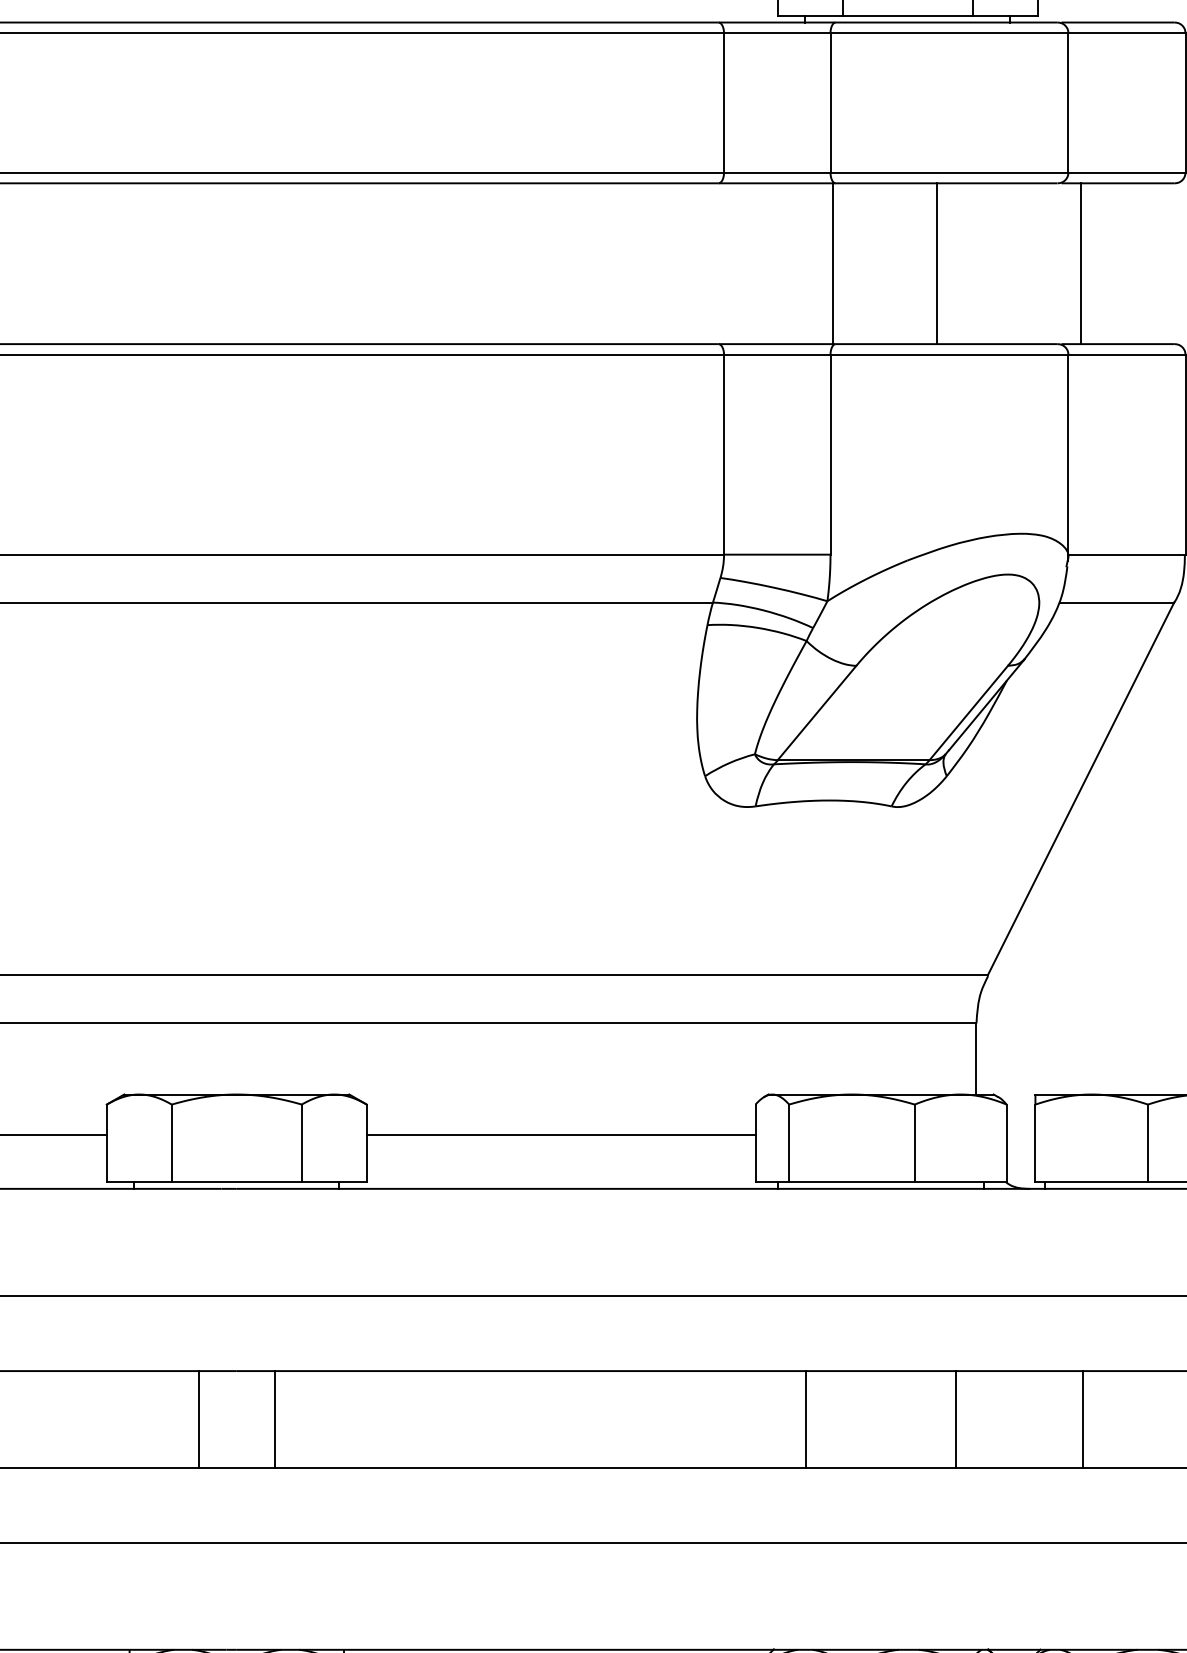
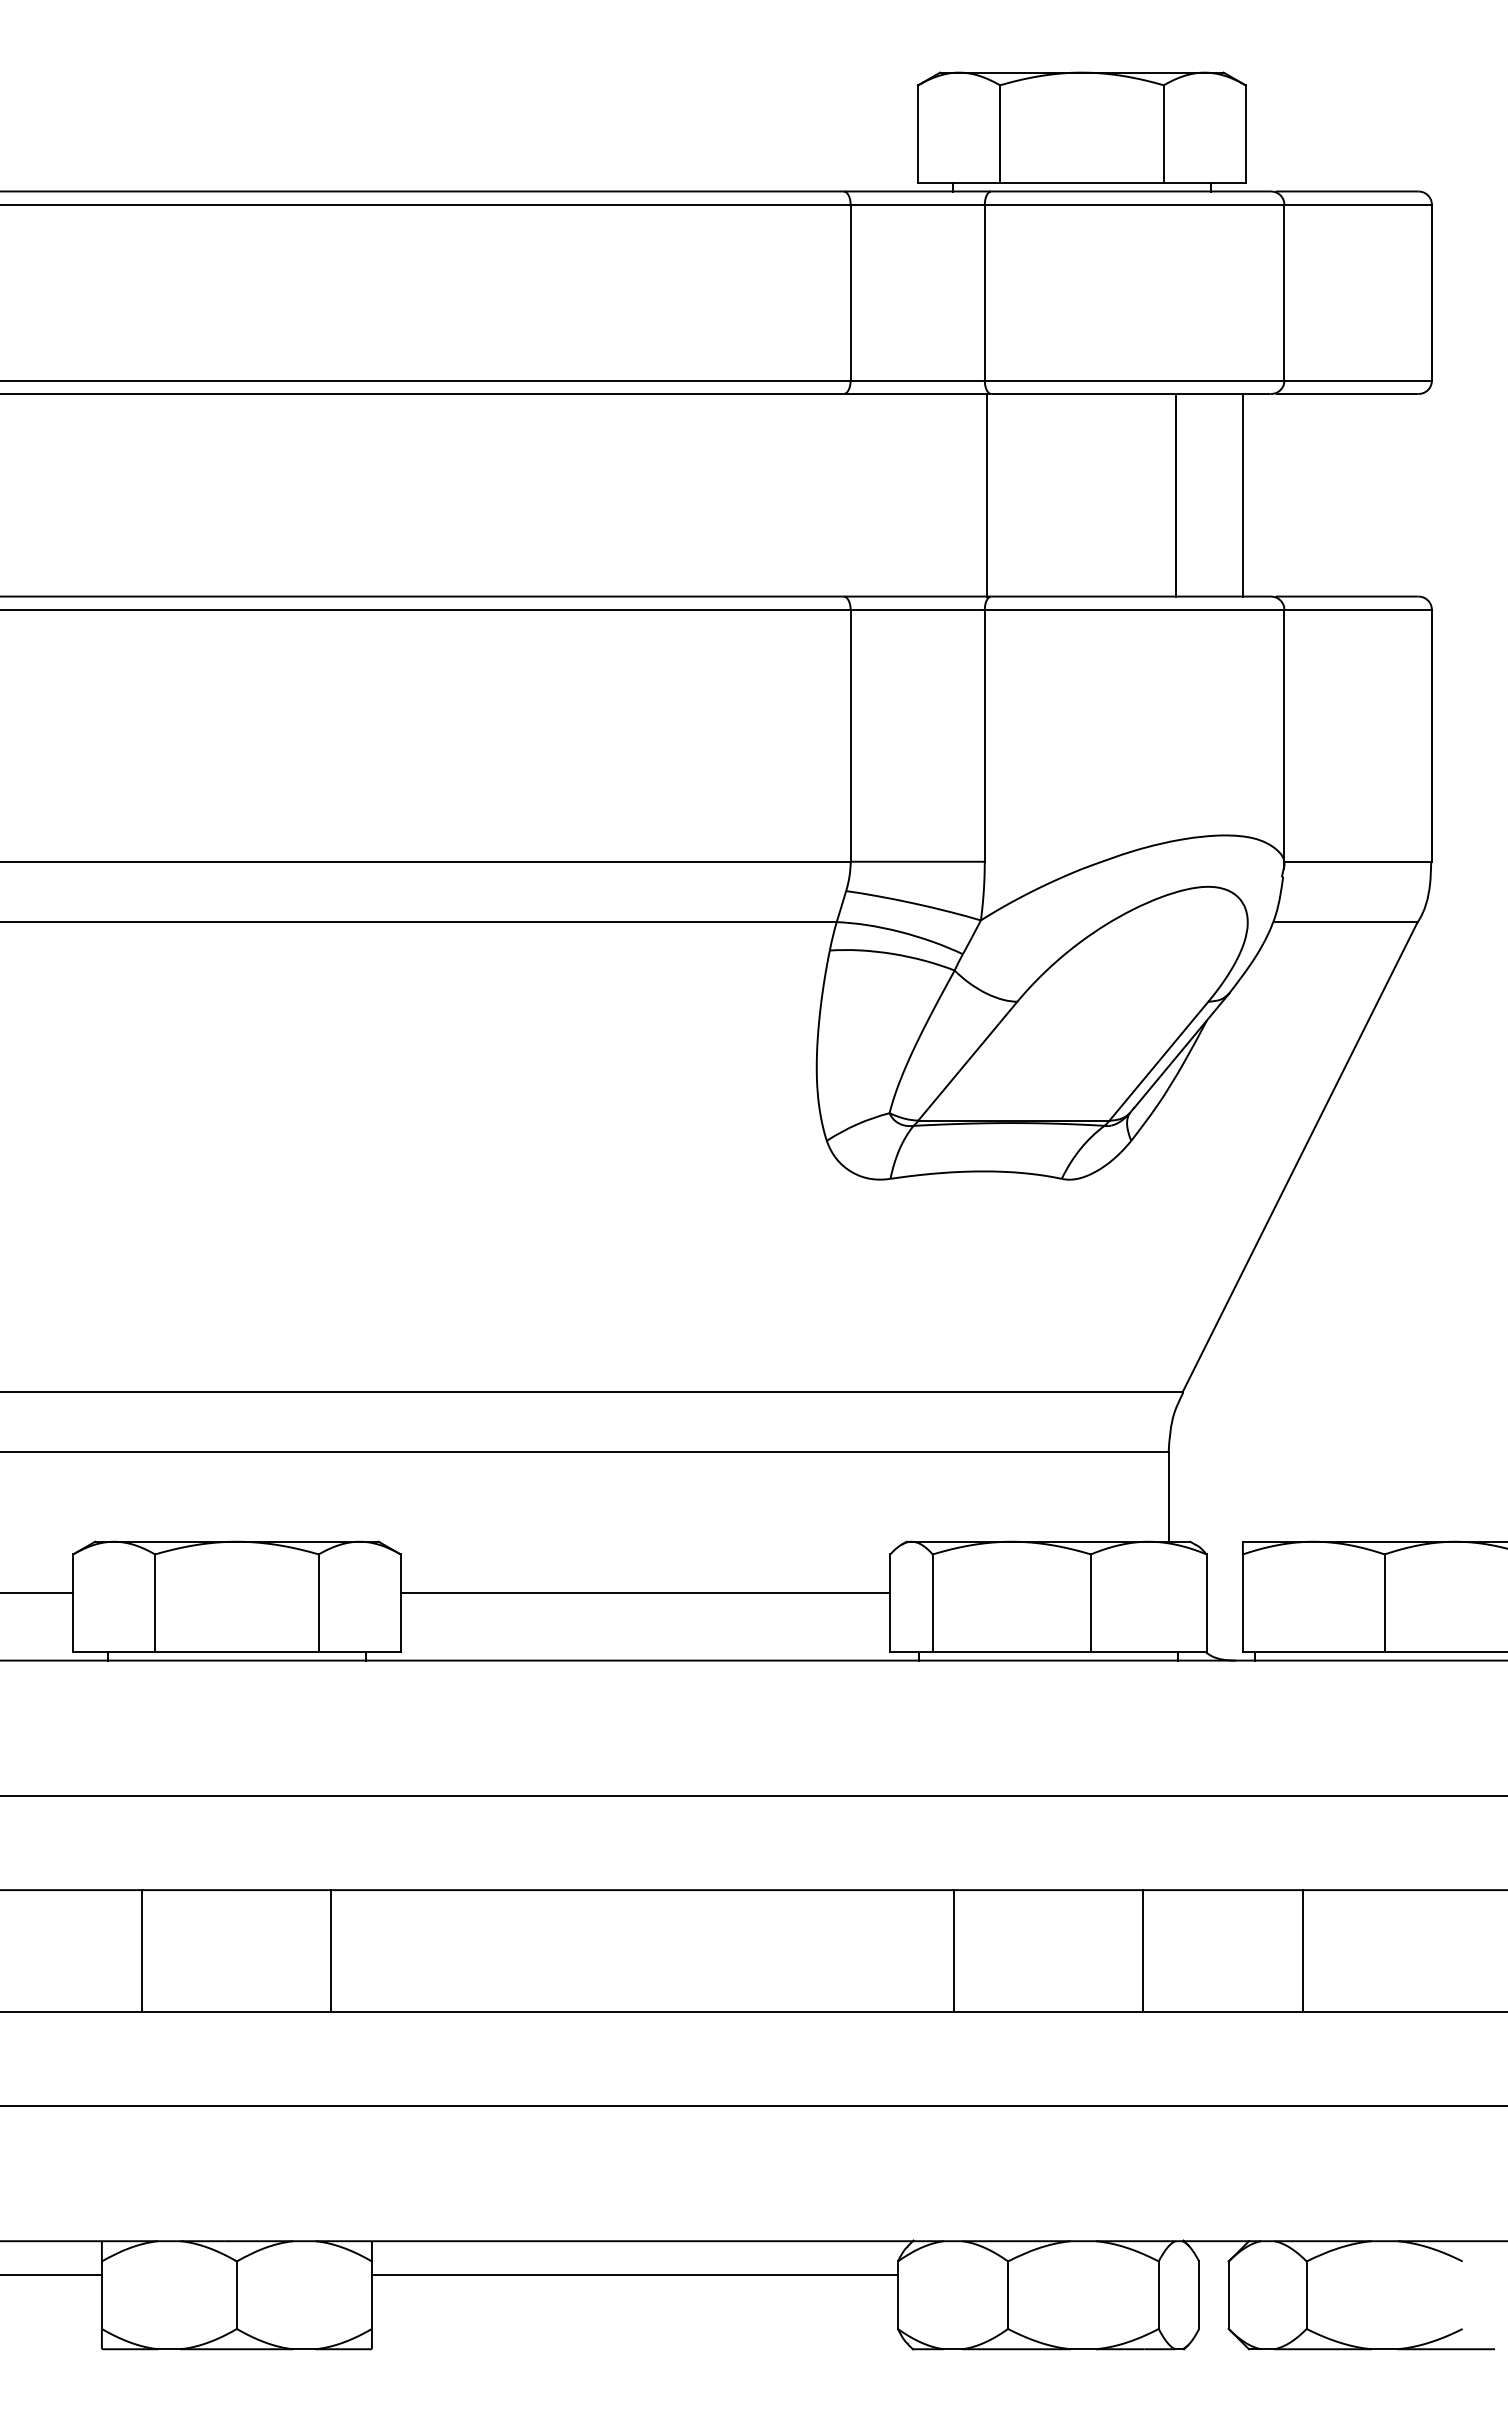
line: (937, 263) -> (1176, 495), moved
line: (1080, 263) -> (1242, 495), moved
line: (199, 1419) -> (142, 1950), moved
line: (274, 1419) -> (331, 1950), moved

